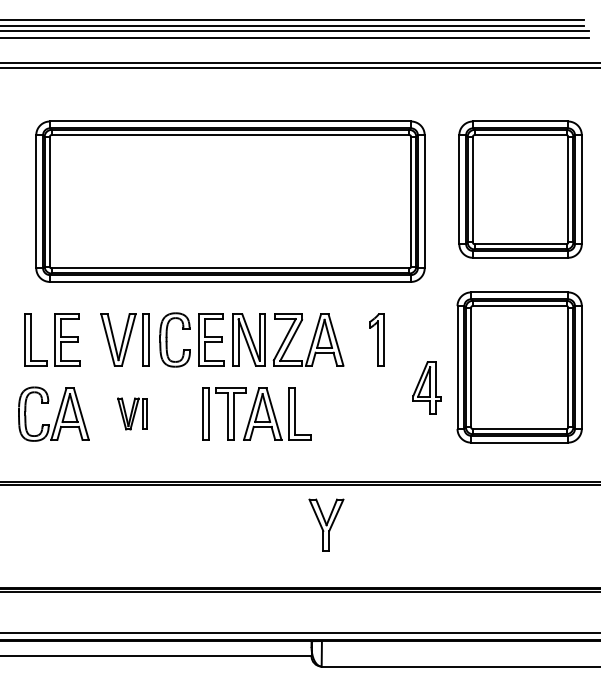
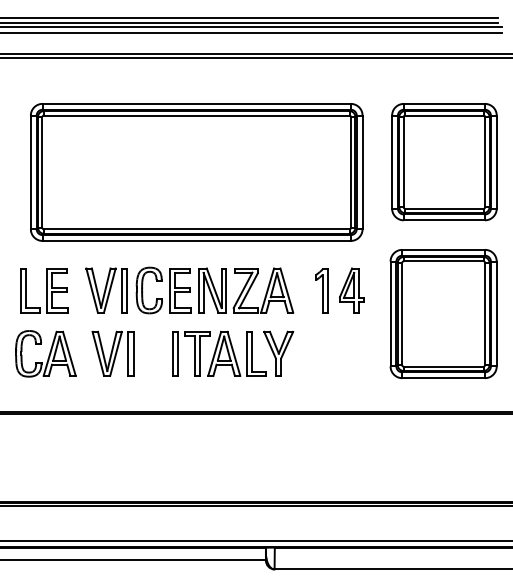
part: (426, 387) -> (351, 290), moved
part: (131, 413) -> (112, 353), size x1.67
part: (326, 525) -> (278, 353), moved

